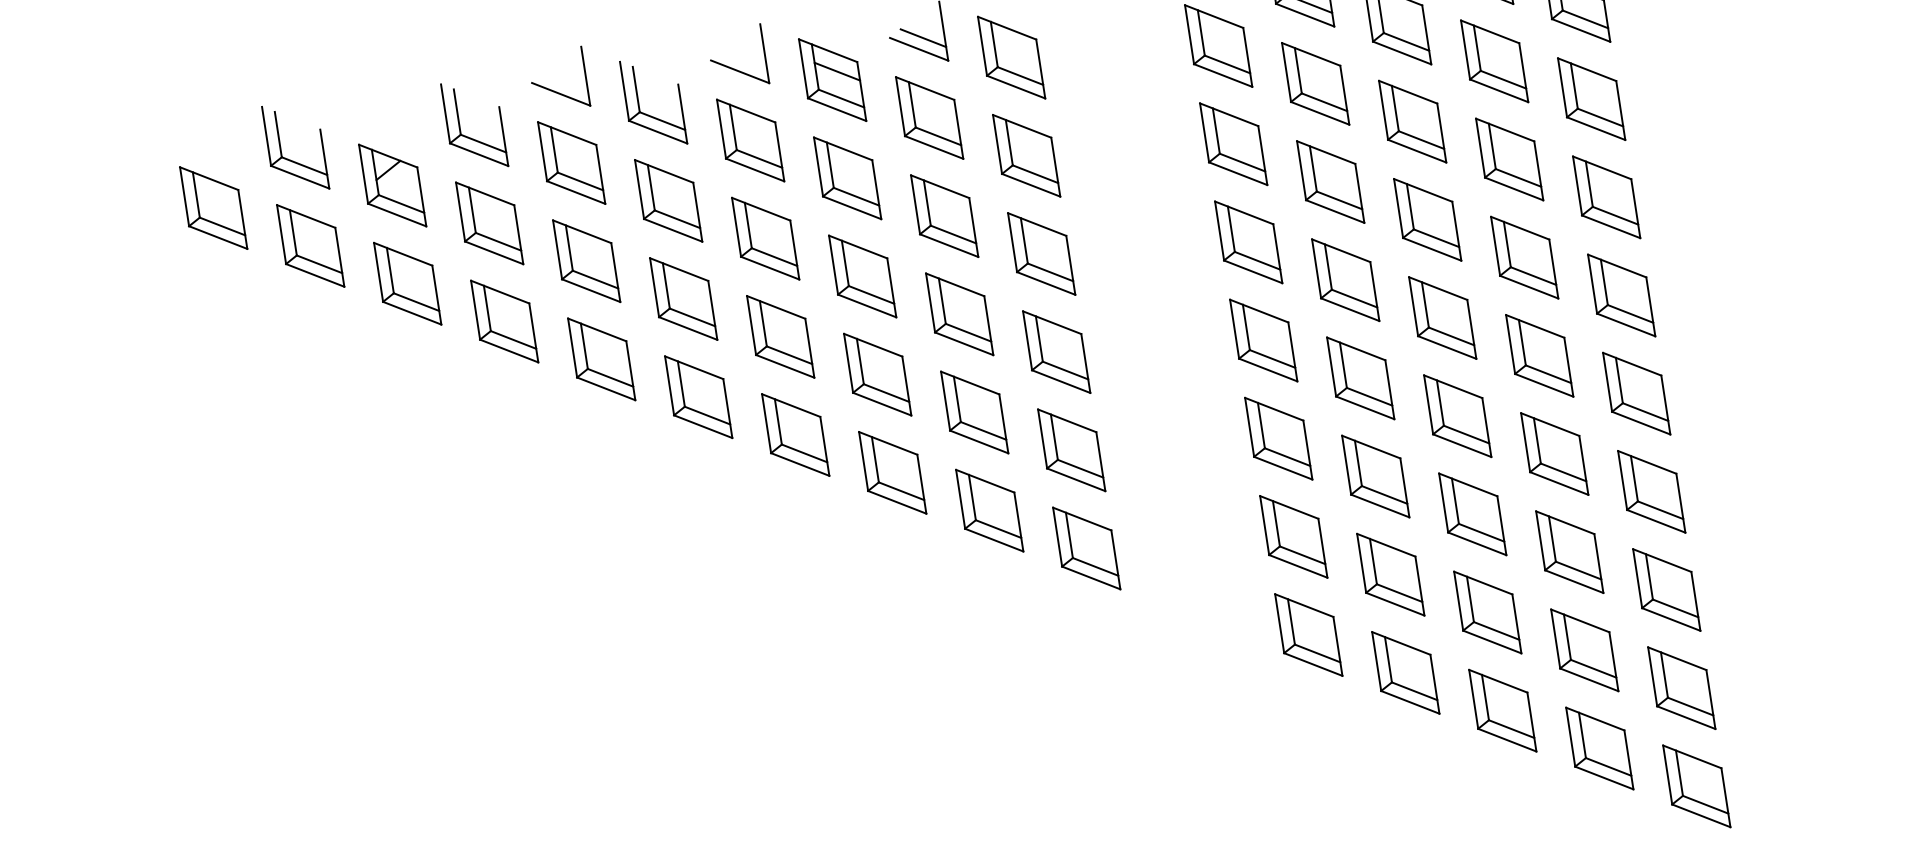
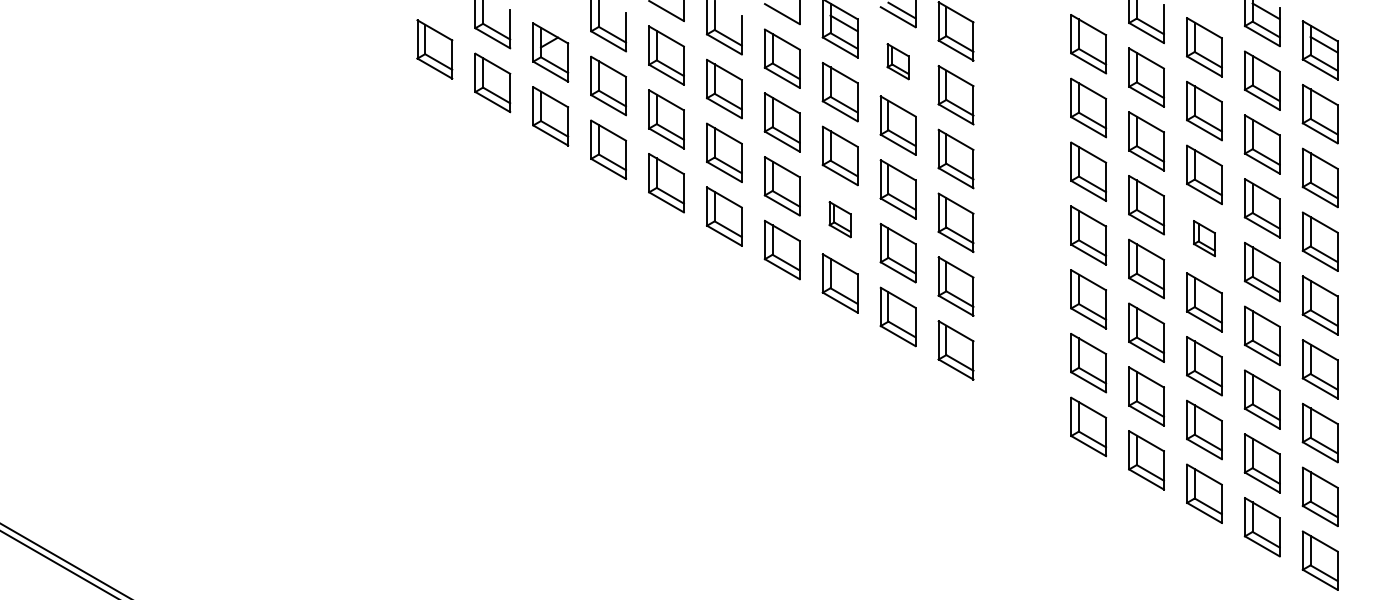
part: (928, 117) -> (897, 61), size x0.6
part: (1442, 317) -> (1204, 238), size x0.6
part: (876, 374) -> (839, 219), size x0.6

